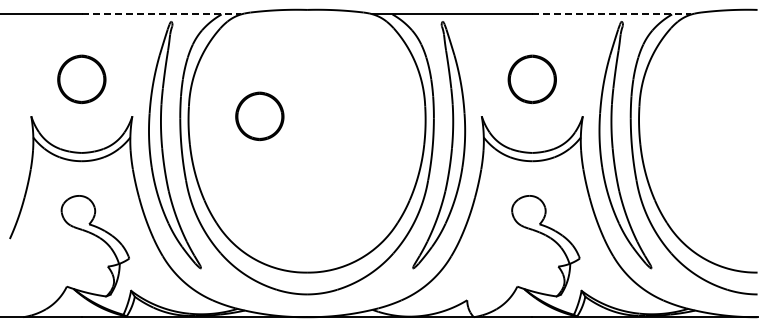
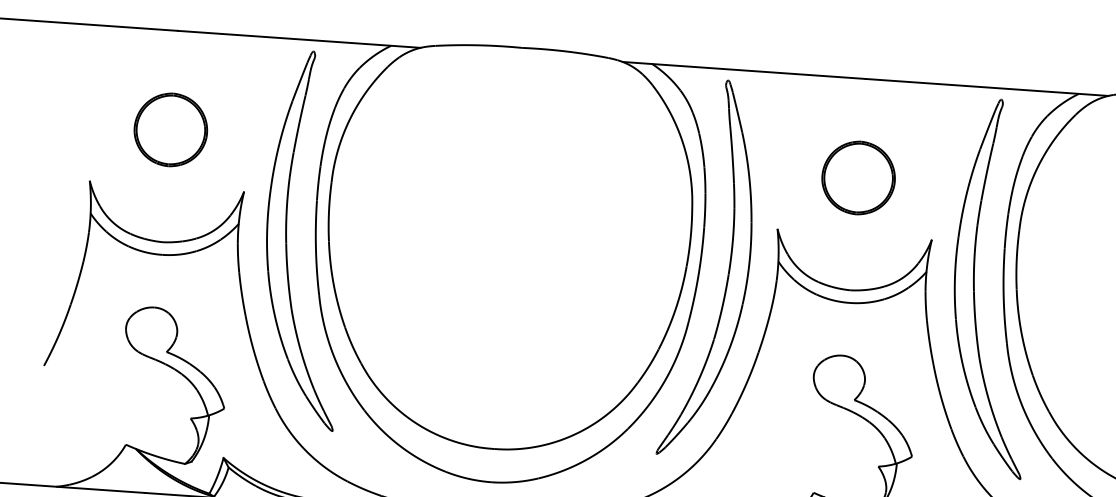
line: (161, 14) -> (299, 39), dashed -> solid
line: (611, 14) -> (986, 87), dashed -> solid
part: (259, 115) -> (438, 204), removed

